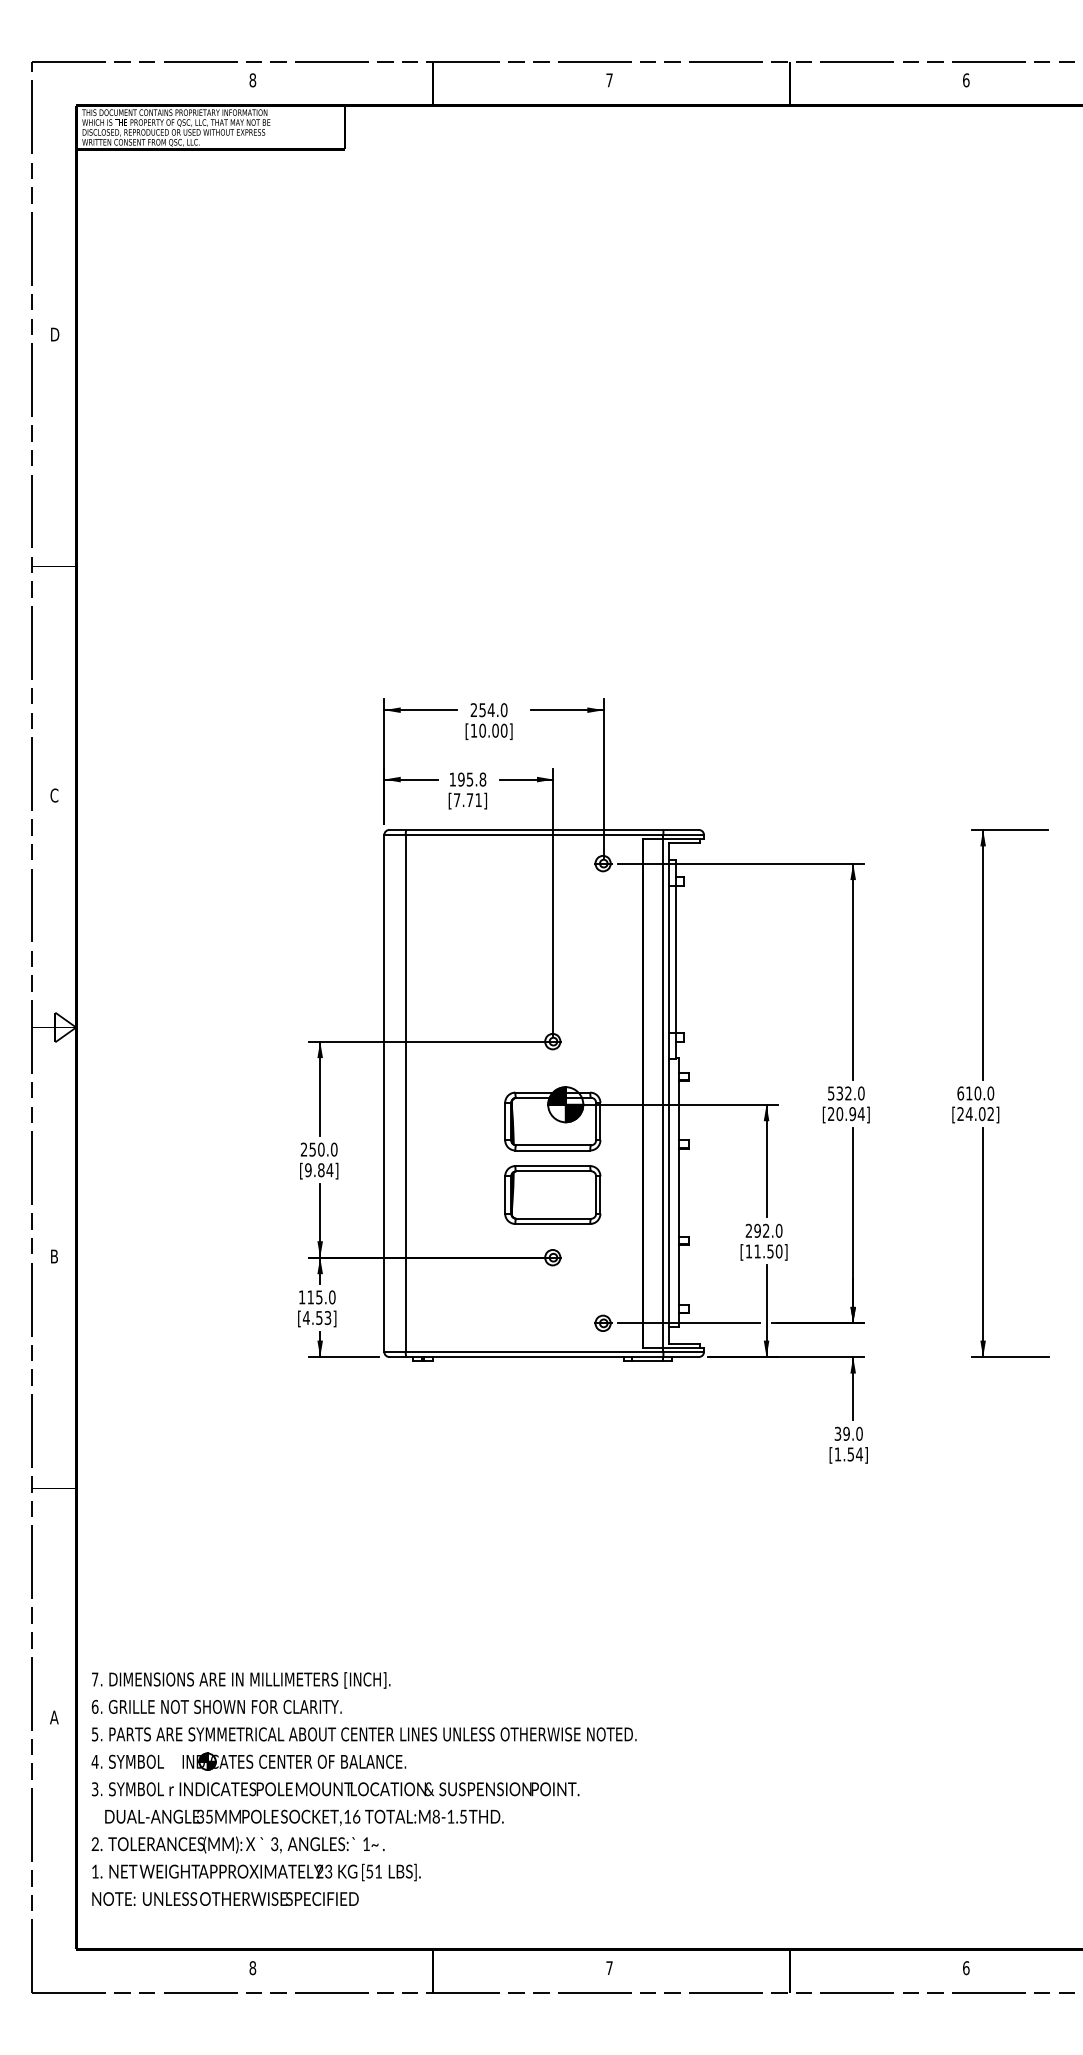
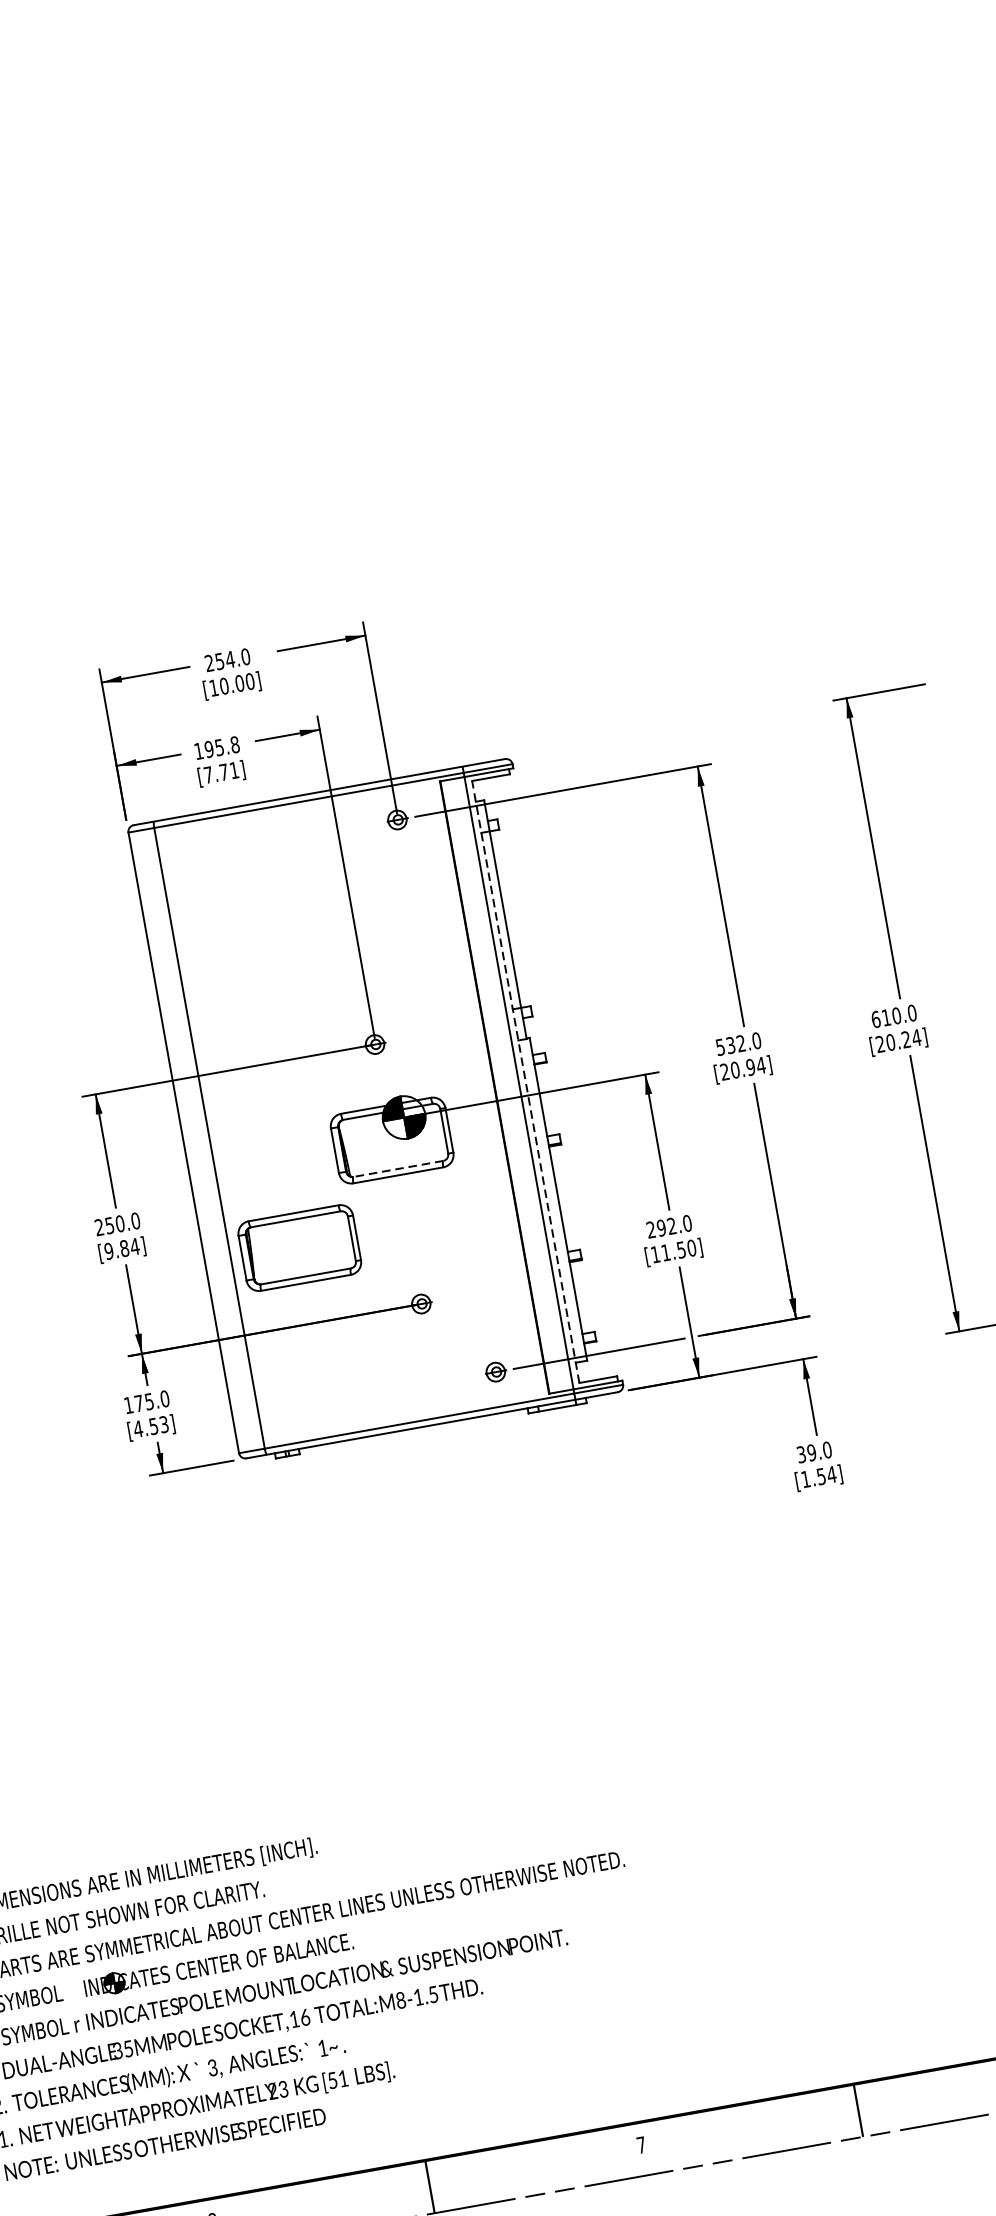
line: (669, 1093) -> (526, 1081), solid -> dashed
text: (979, 1114) -> (903, 1040), [24.02] -> [20.24]
line: (553, 1145) -> (398, 1169), solid -> dashed
part: (552, 1194) -> (299, 1247), moved
text: (310, 1297) -> (138, 1403), 115.0 -> 175.0

